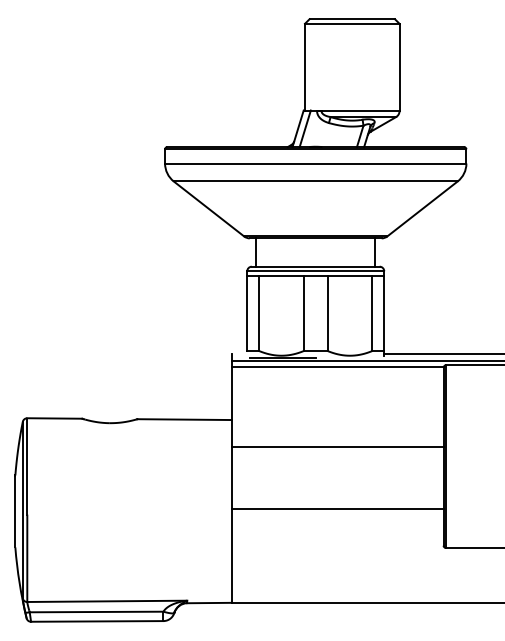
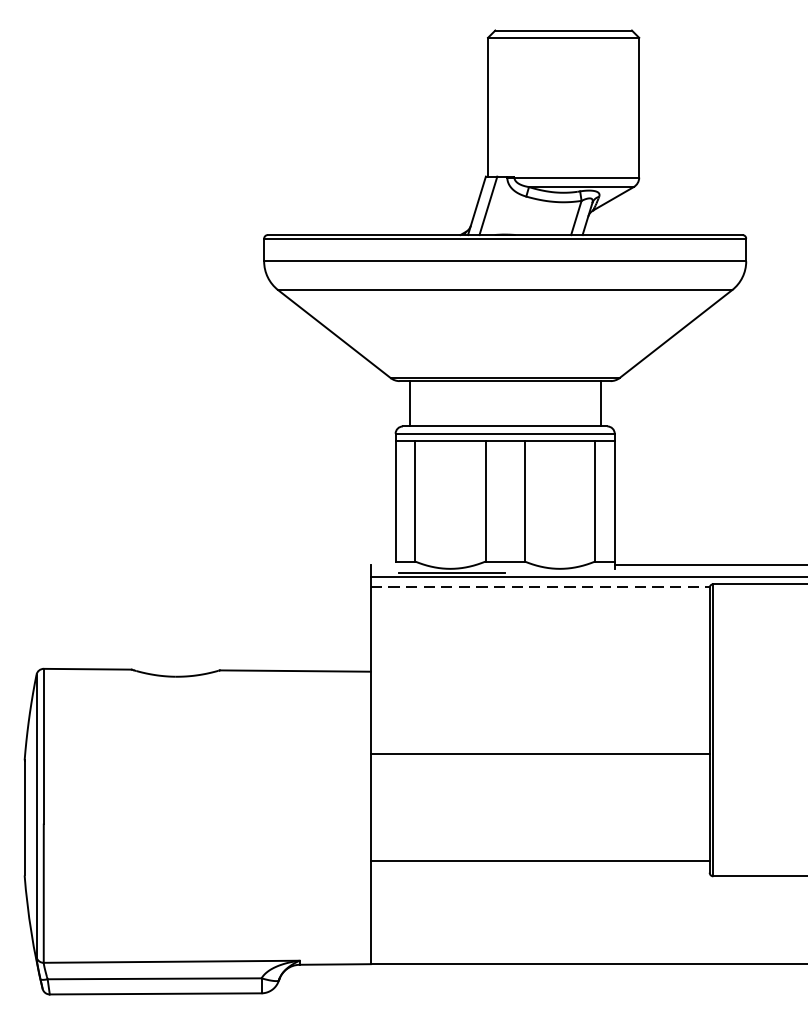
line: (337, 366) -> (539, 586), solid -> dashed
line: (337, 447) -> (539, 754), moved
line: (337, 509) -> (539, 861), moved

